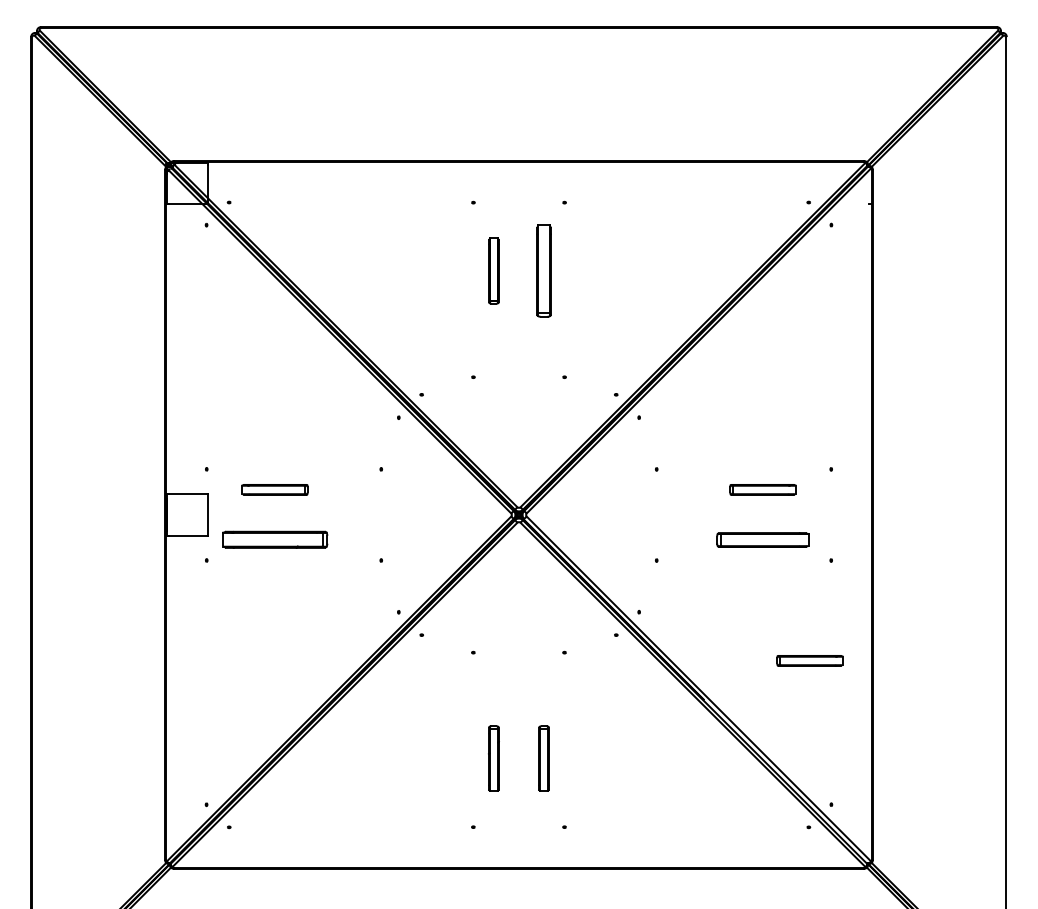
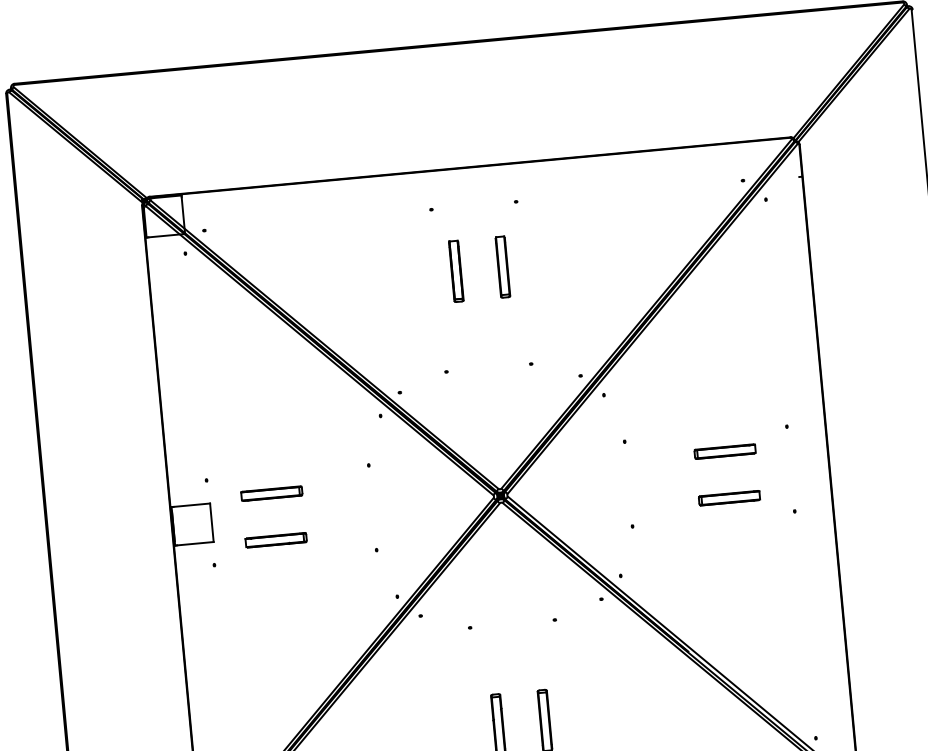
part: (543, 270) -> (502, 266), size x0.71
part: (762, 539) -> (729, 497), size x0.71
part: (274, 540) -> (275, 540), size x0.62
part: (809, 660) -> (783, 606), removed

